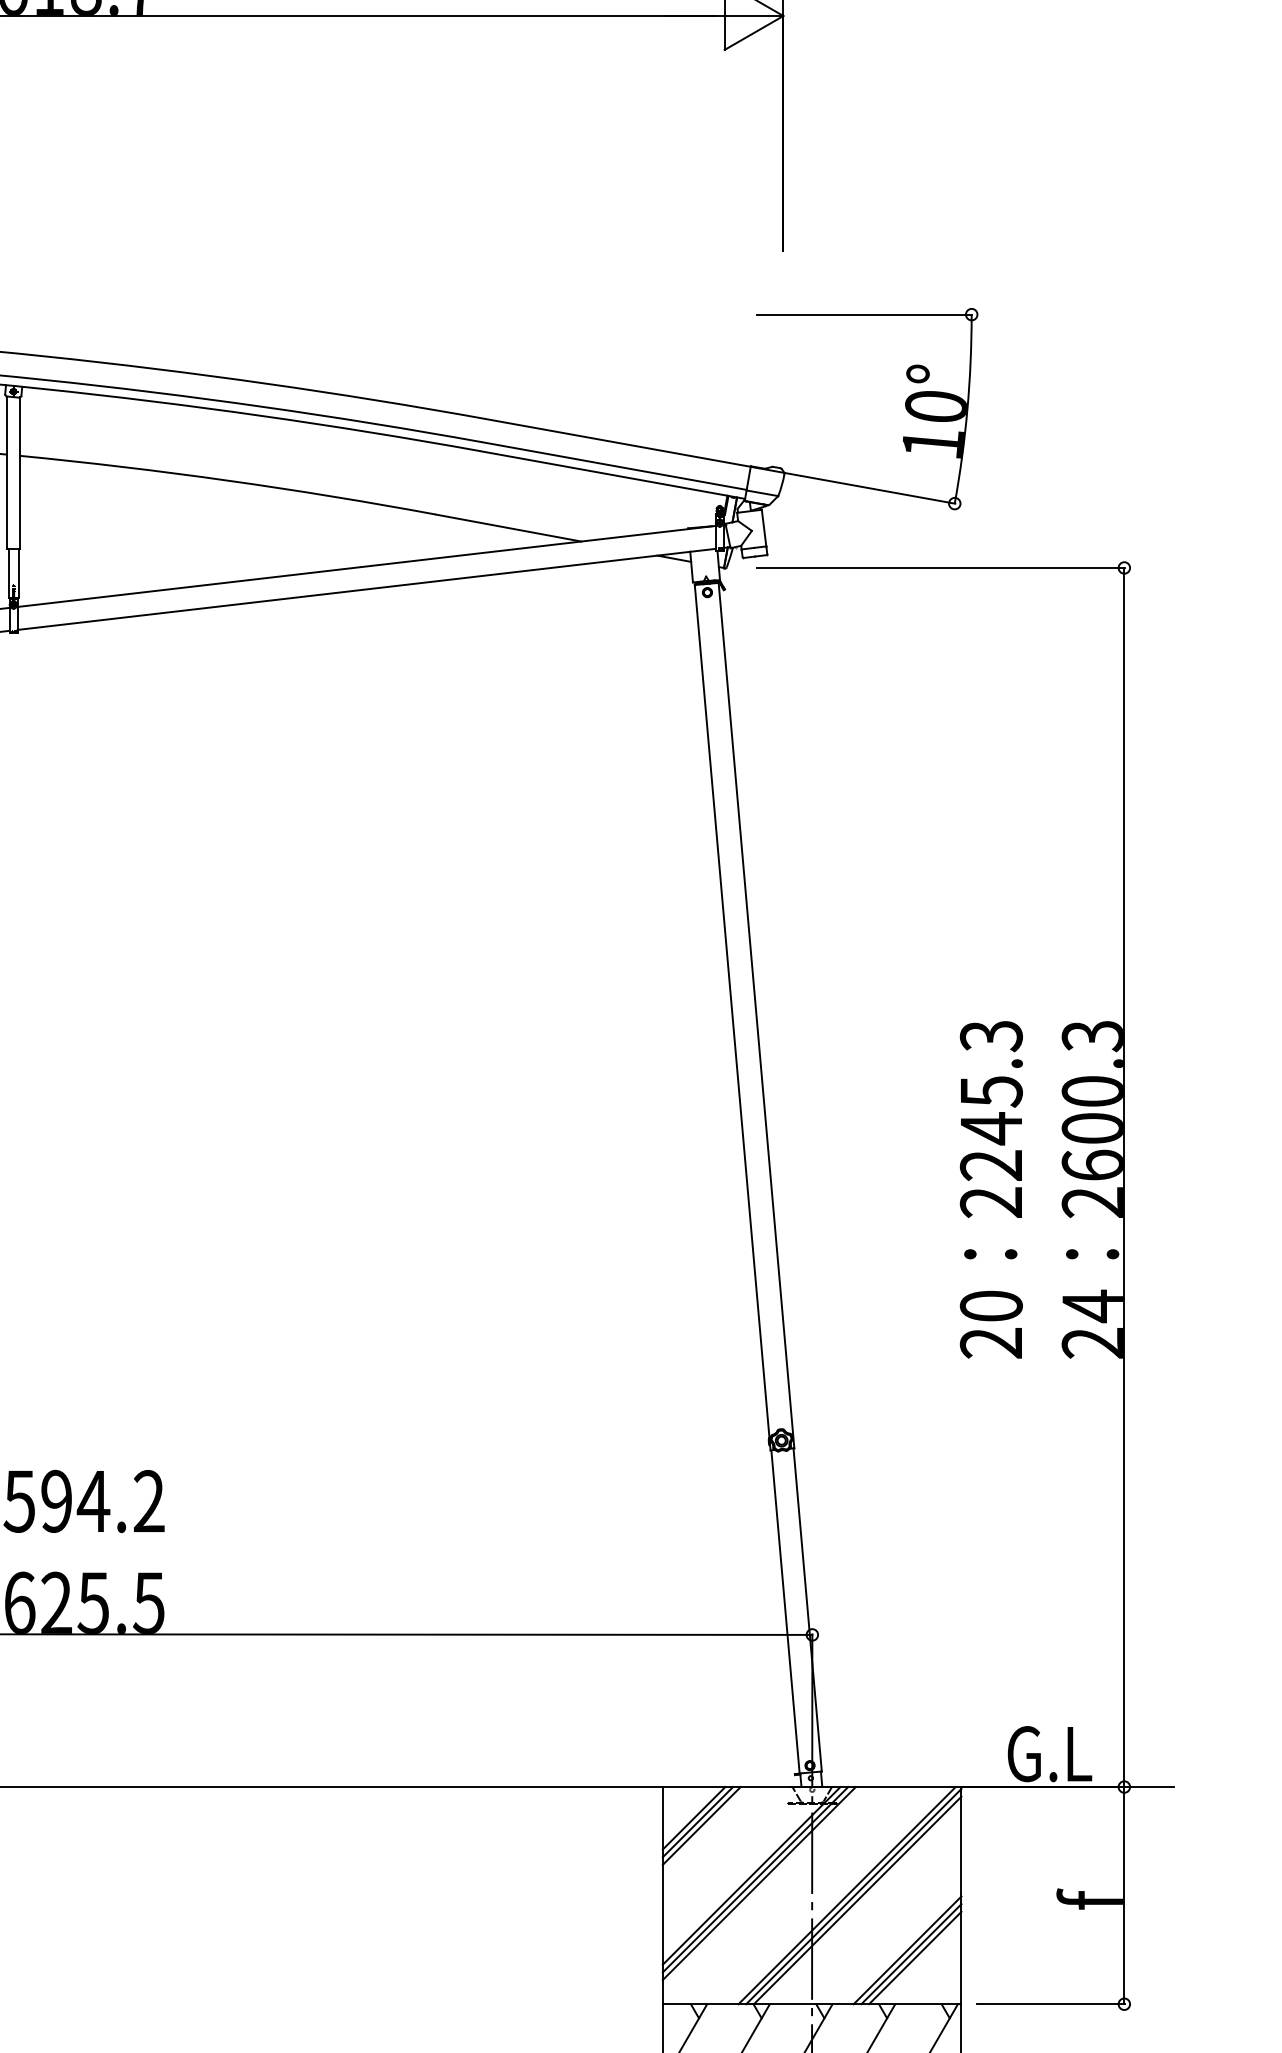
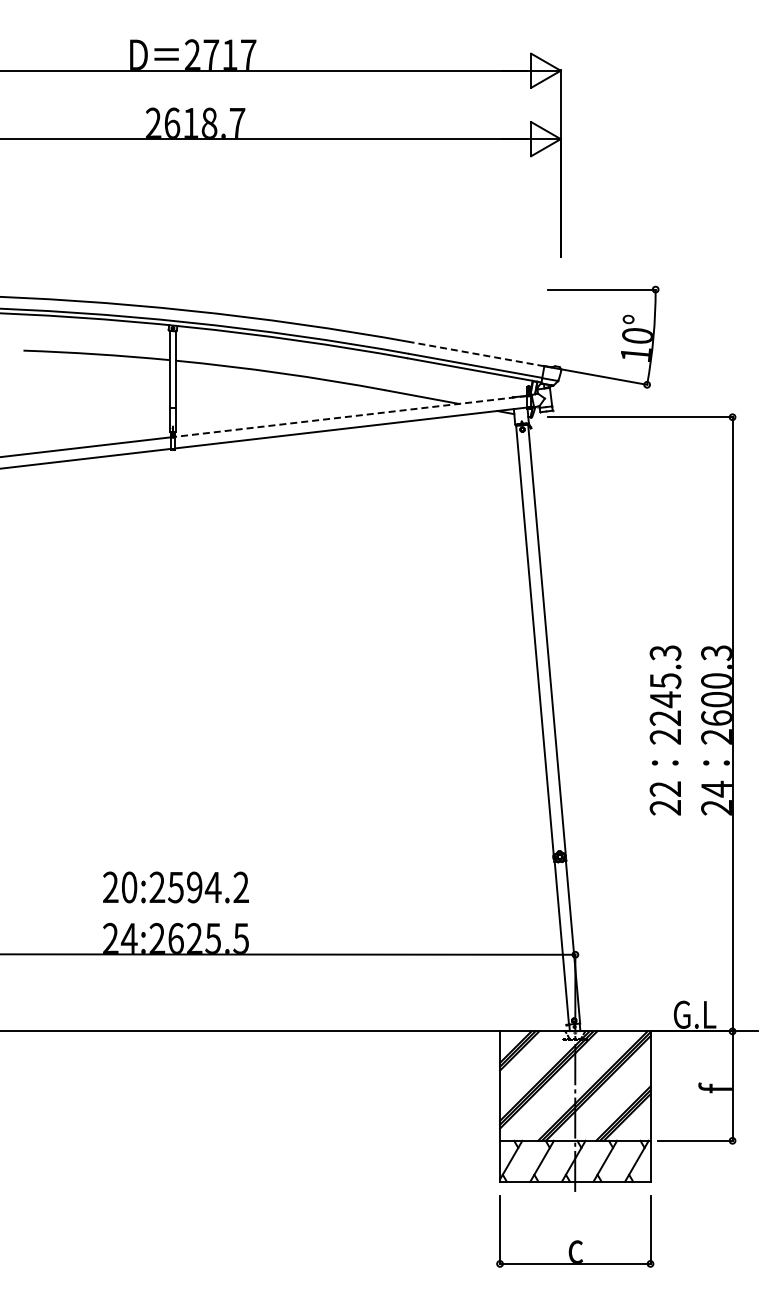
line: (618, 443) -> (477, 354), solid -> dashed
line: (365, 566) -> (350, 416), solid -> dashed
text: (991, 1304) -> (665, 788), 20 -> 22

